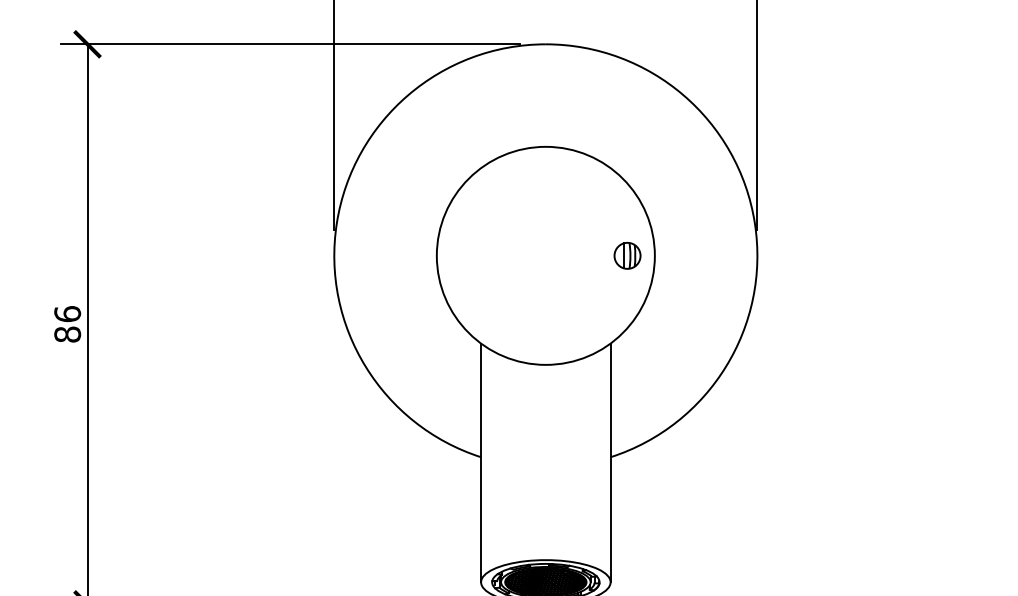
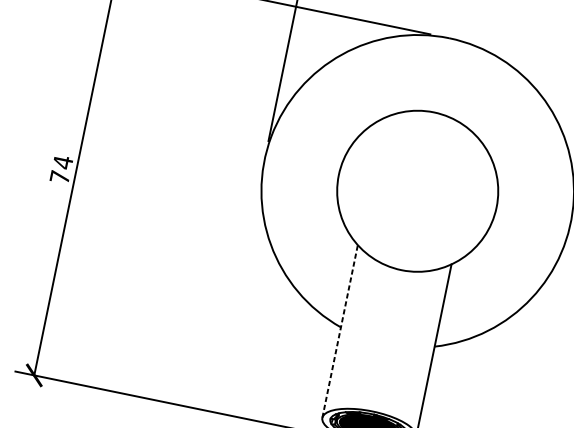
part: (627, 255) -> (476, 203), removed
text: (67, 323) -> (61, 169), 86 -> 74
line: (481, 462) -> (340, 331), solid -> dashed

